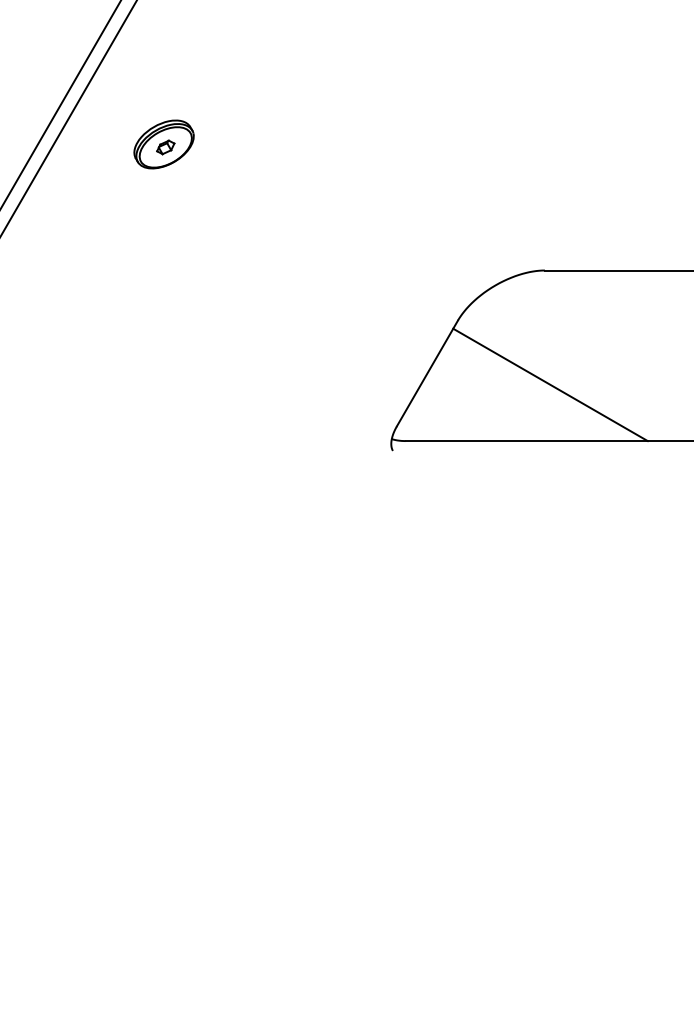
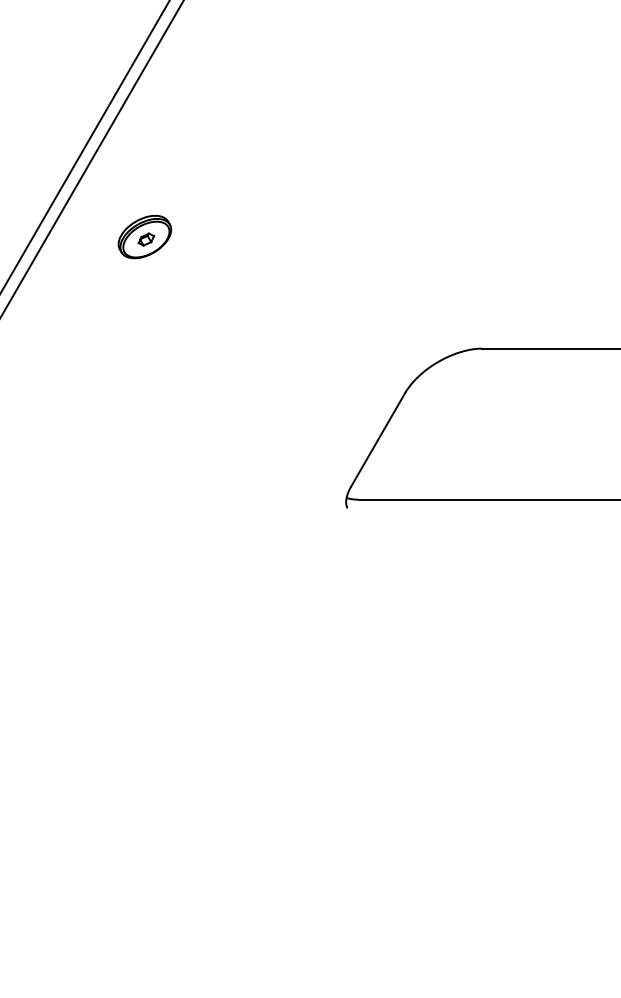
line: (550, 384) -> (487, 449), removed

